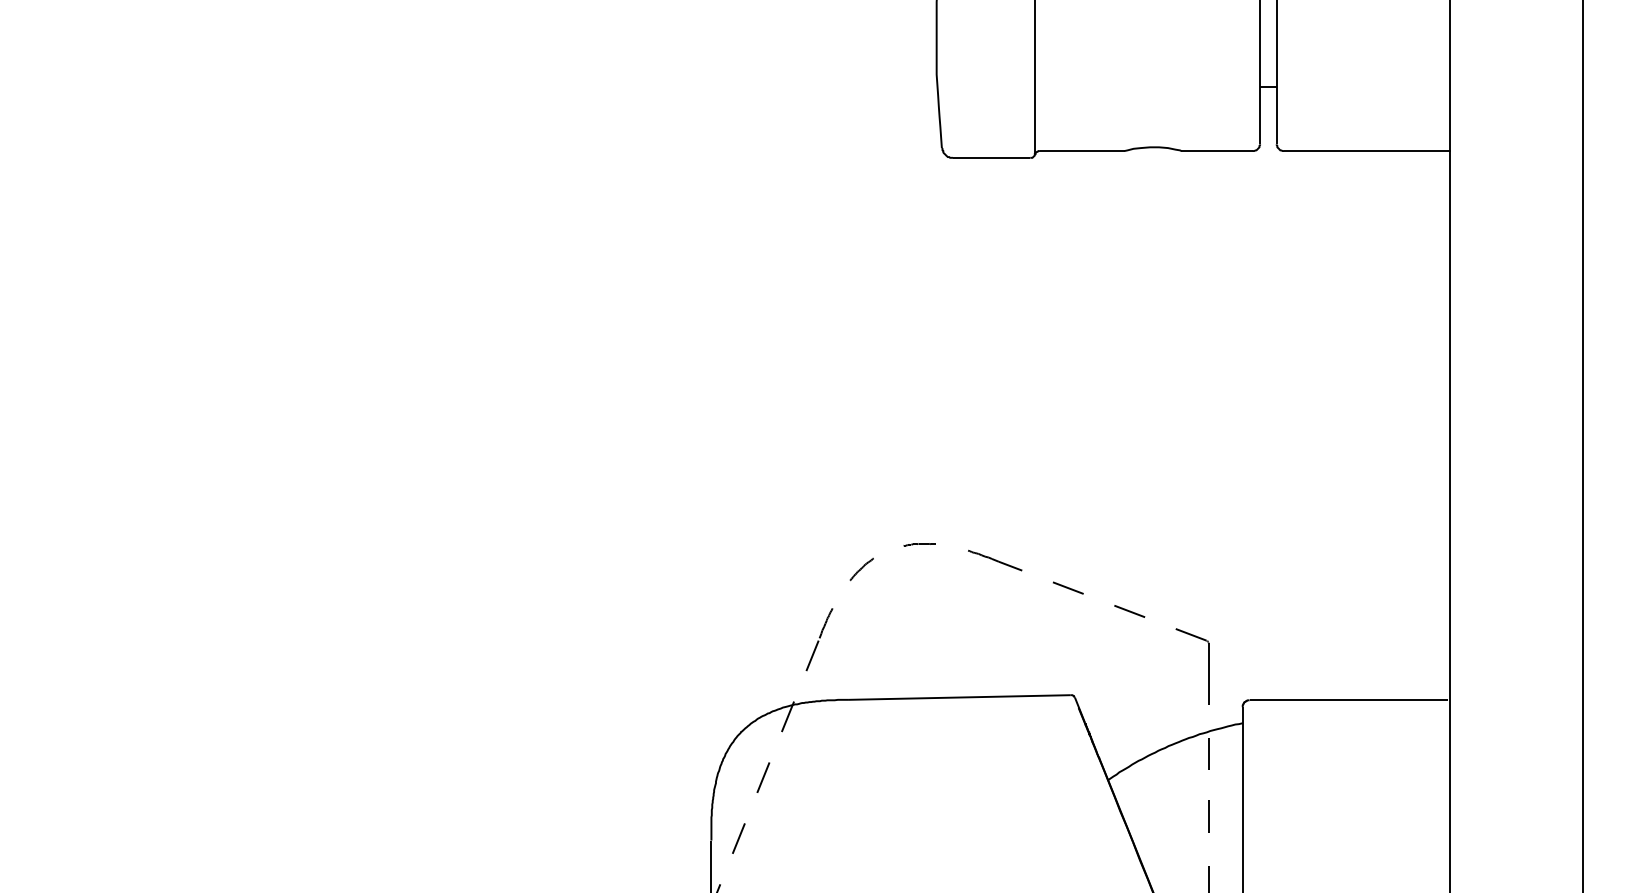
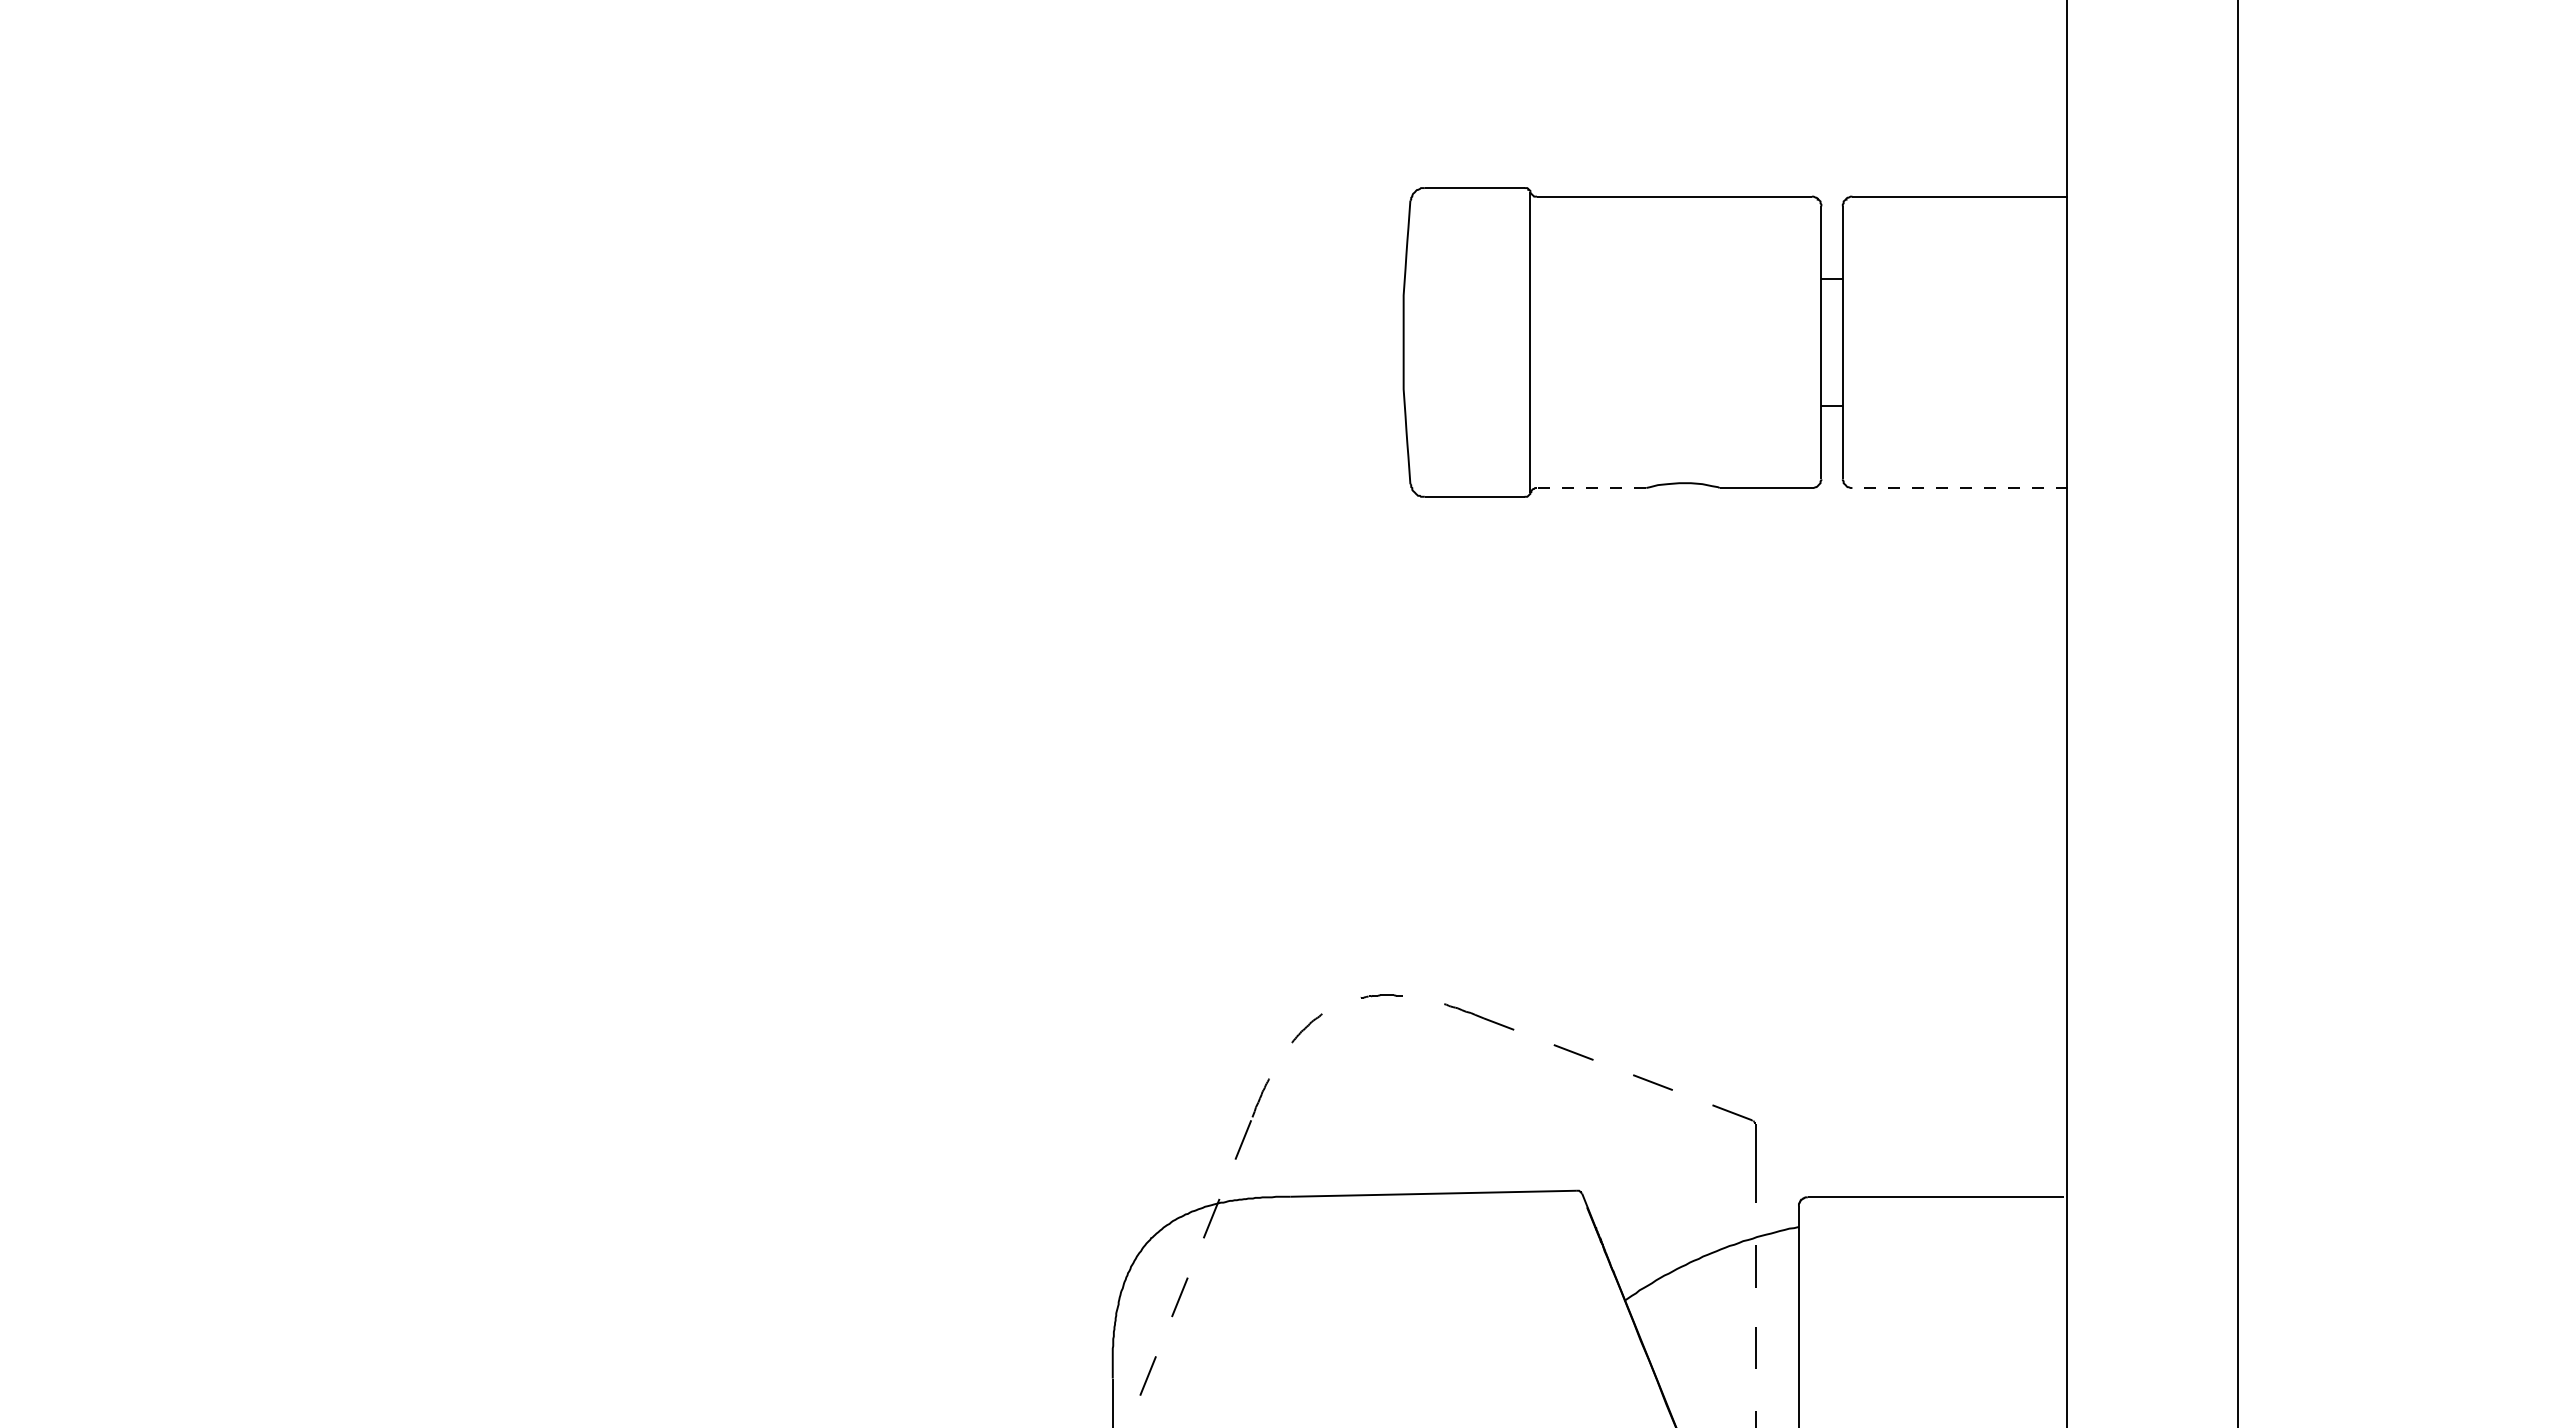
line: (1082, 151) -> (1591, 488), solid -> dashed
line: (1367, 151) -> (1960, 488), solid -> dashed

